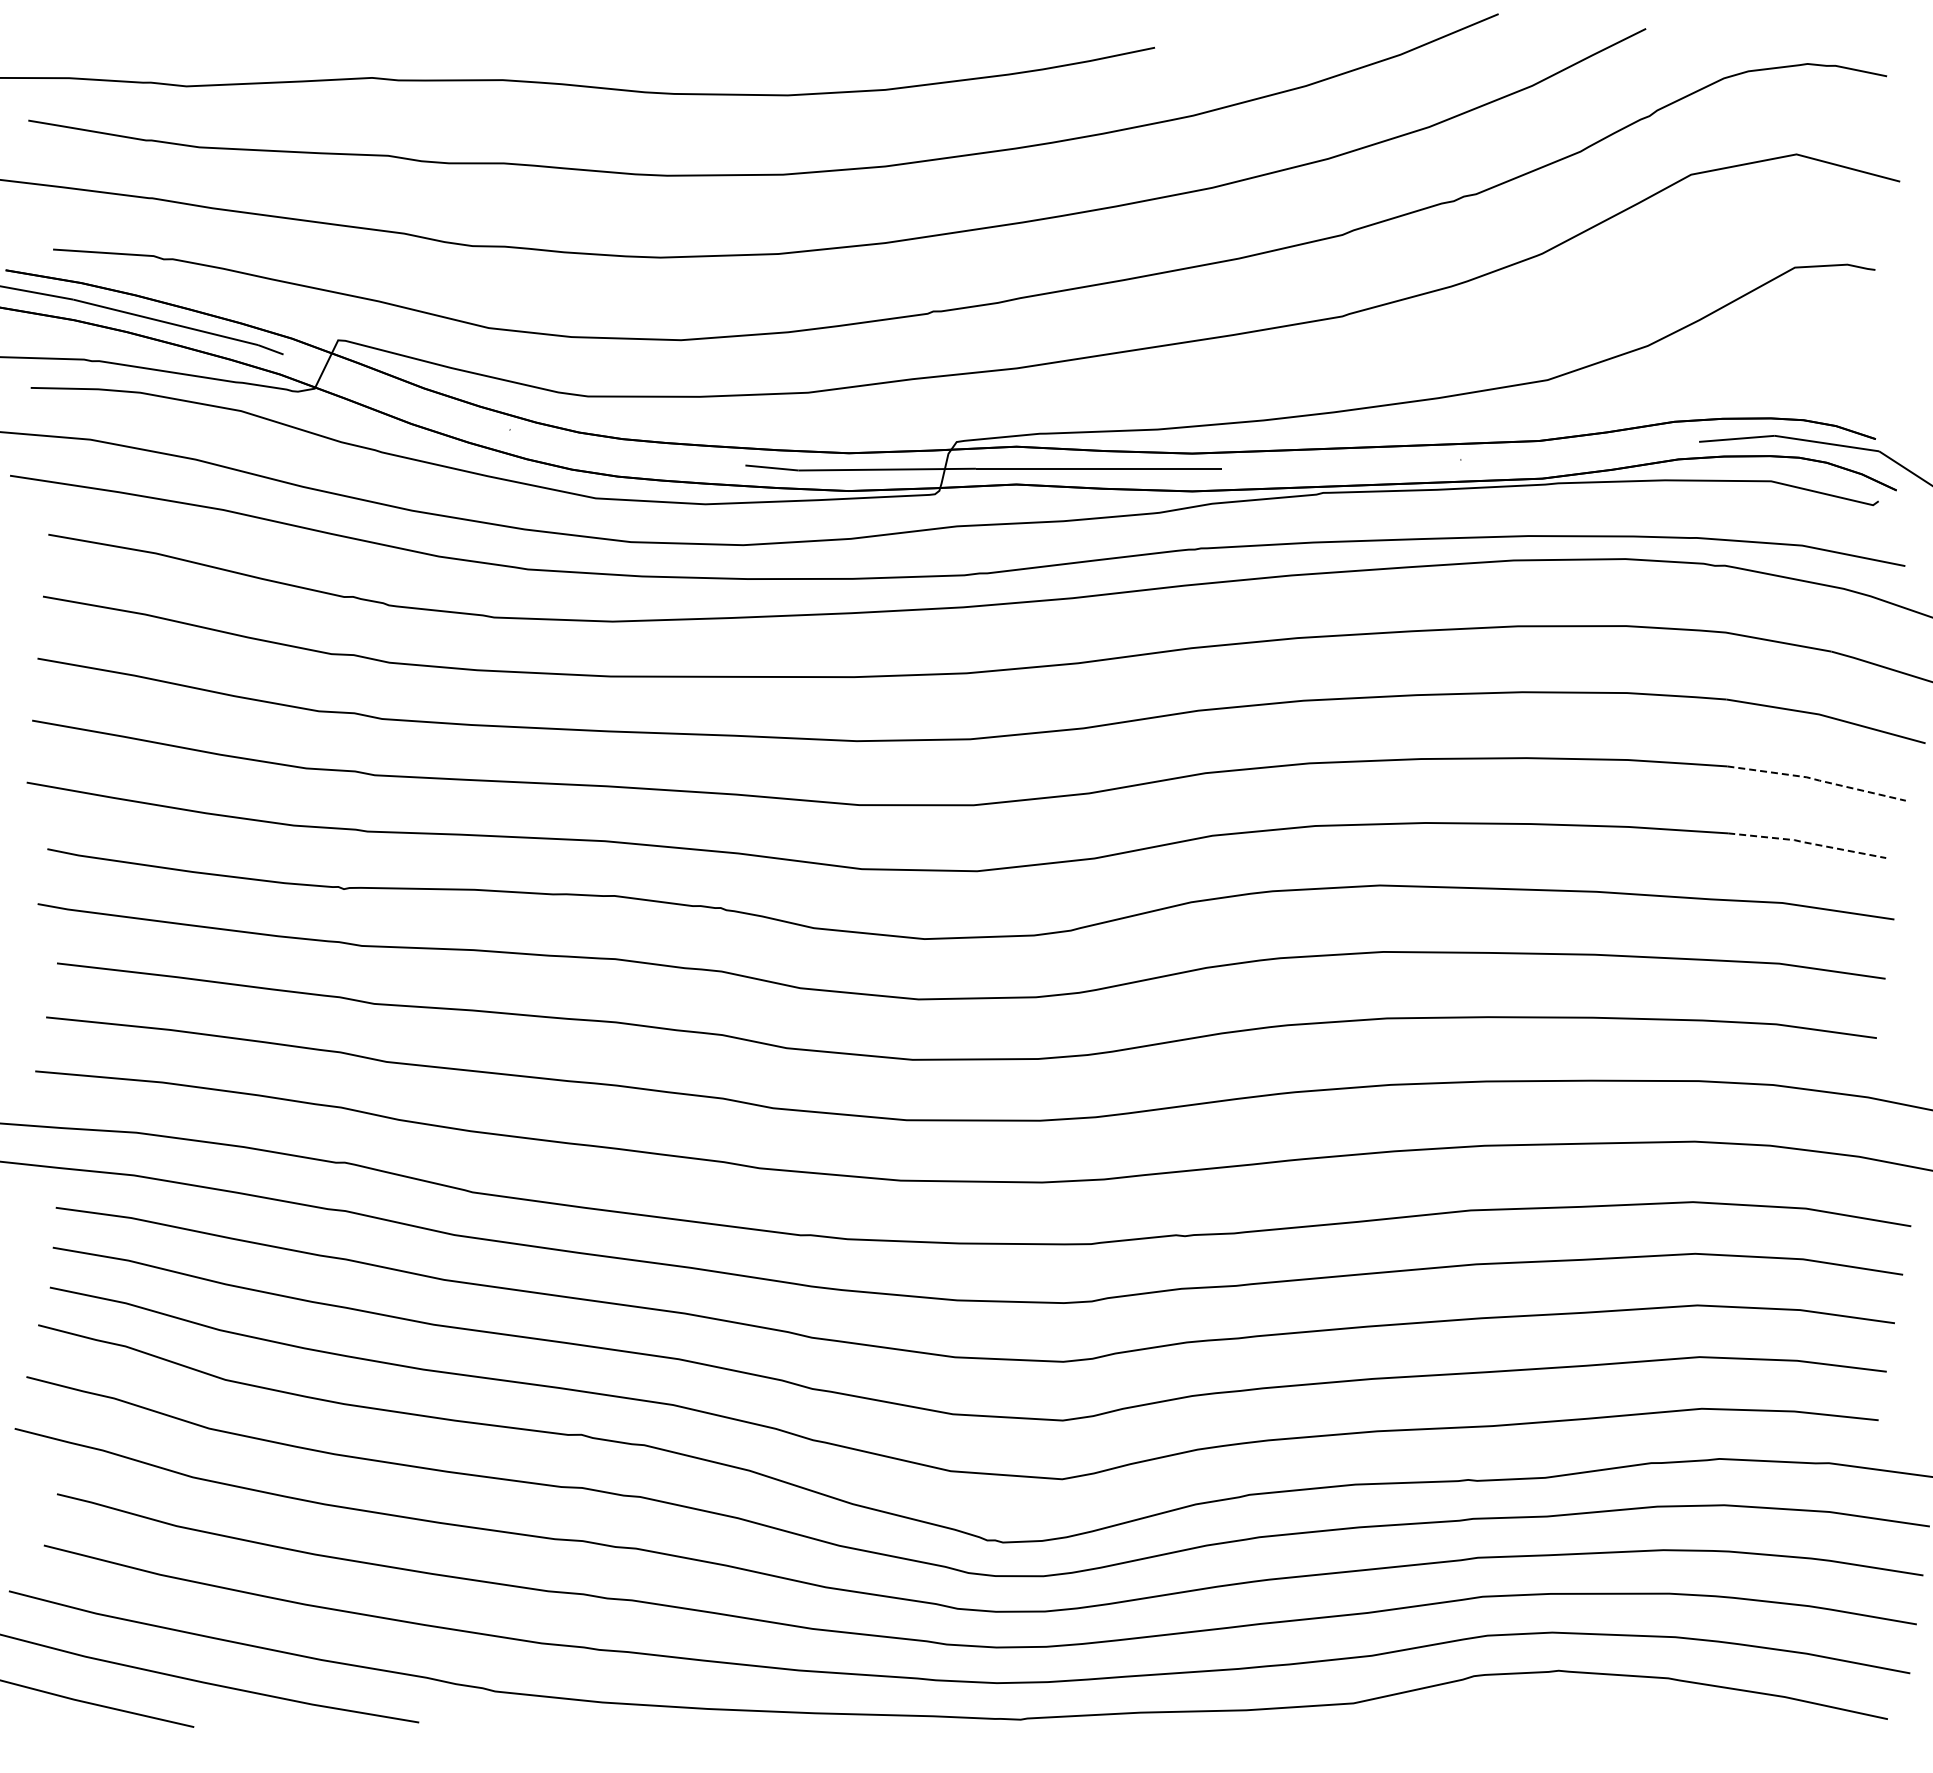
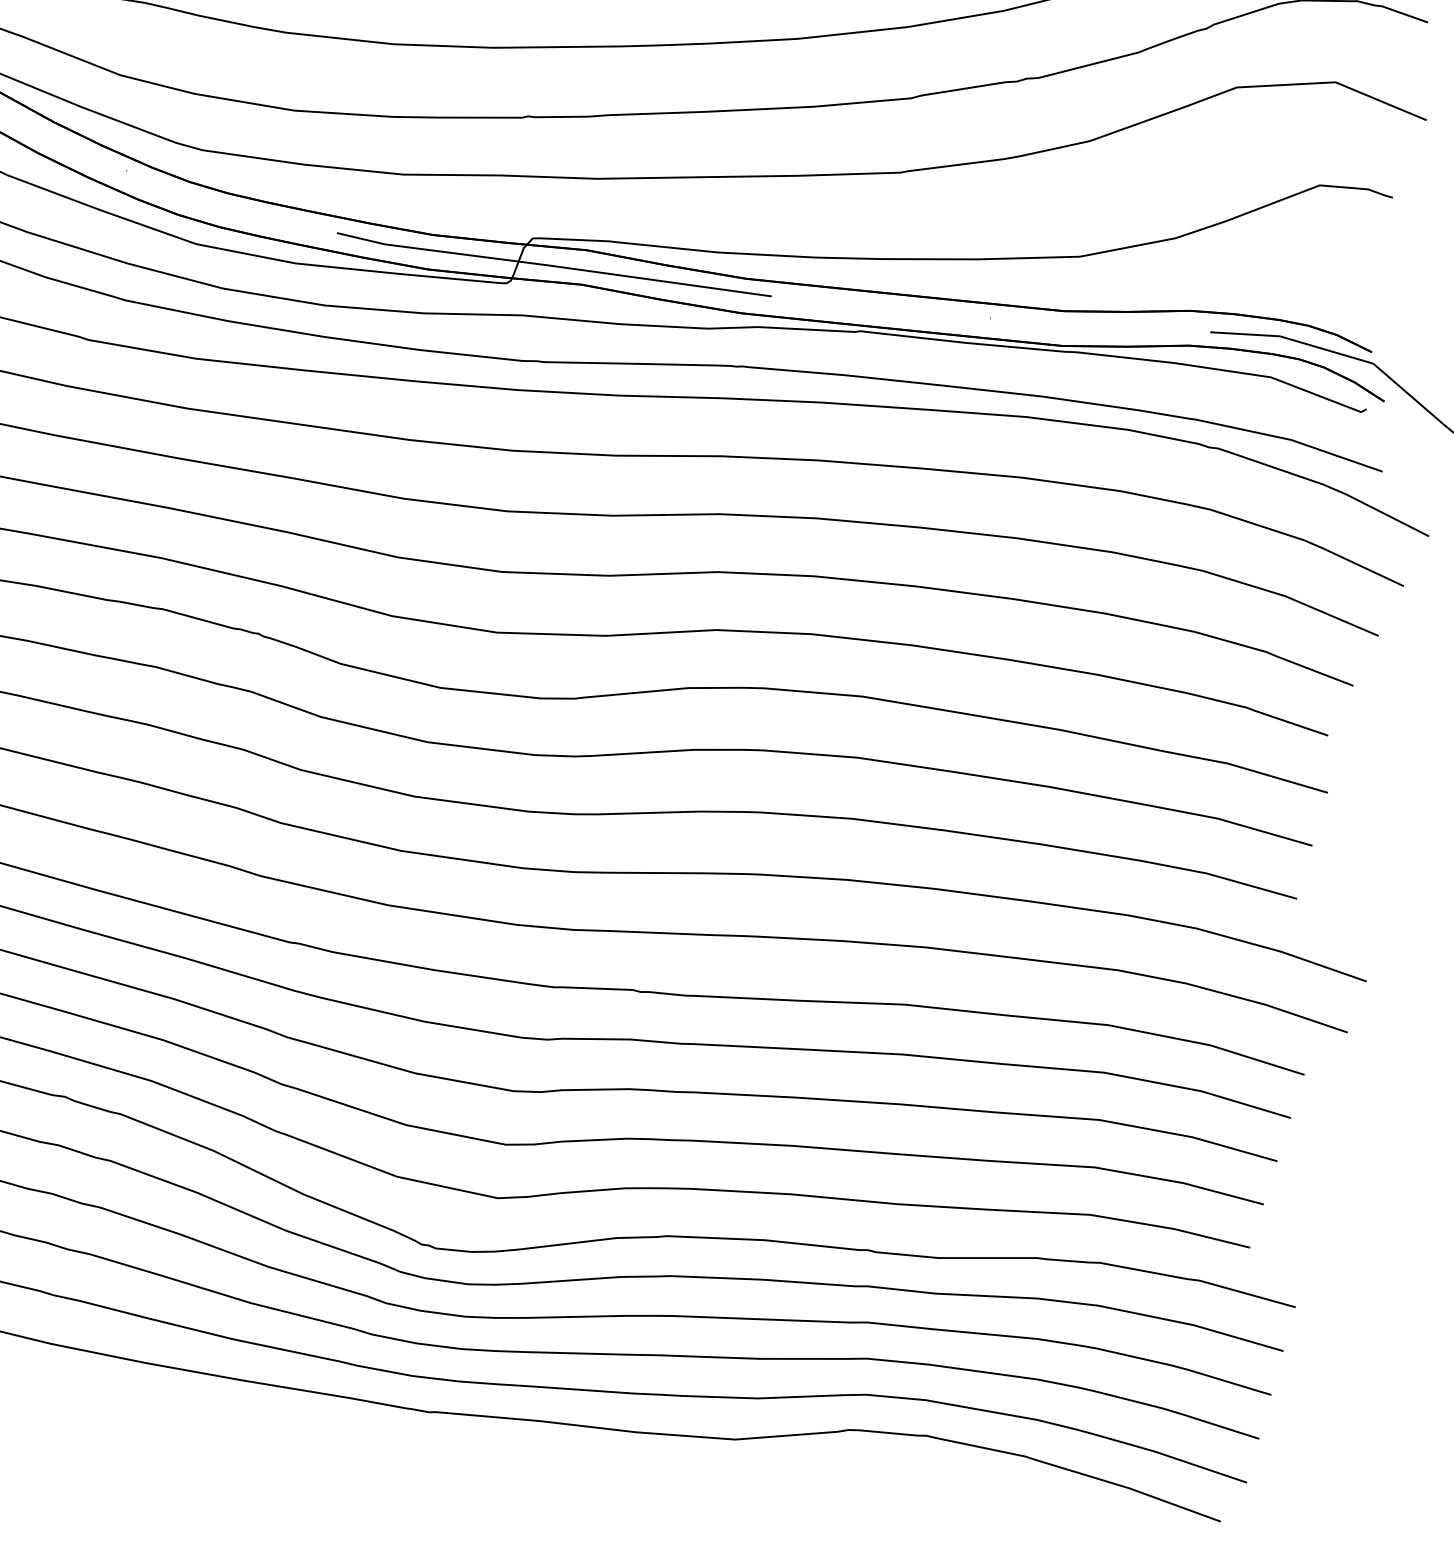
line: (1817, 780) -> (1275, 656), dashed -> solid
line: (1807, 842) -> (1258, 711), dashed -> solid

